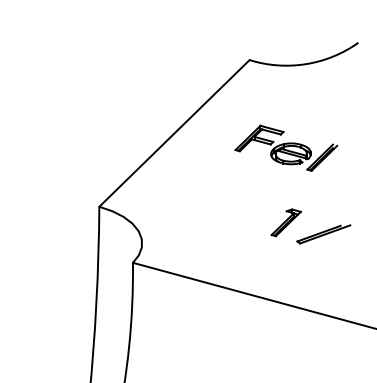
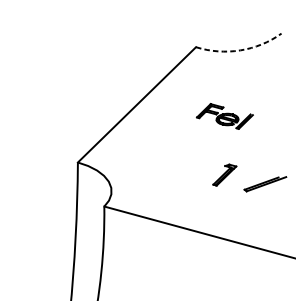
arc: (306, 64) -> (240, 50), solid -> dashed
part: (286, 147) -> (225, 115), size x0.7
part: (323, 234) -> (265, 184), moved

